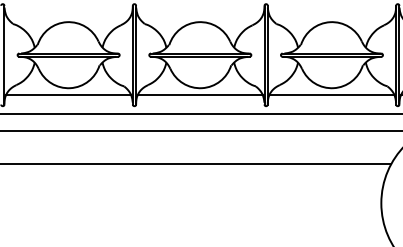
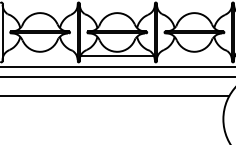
line: (67, 94) -> (39, 55), removed
line: (330, 94) -> (193, 55), removed

